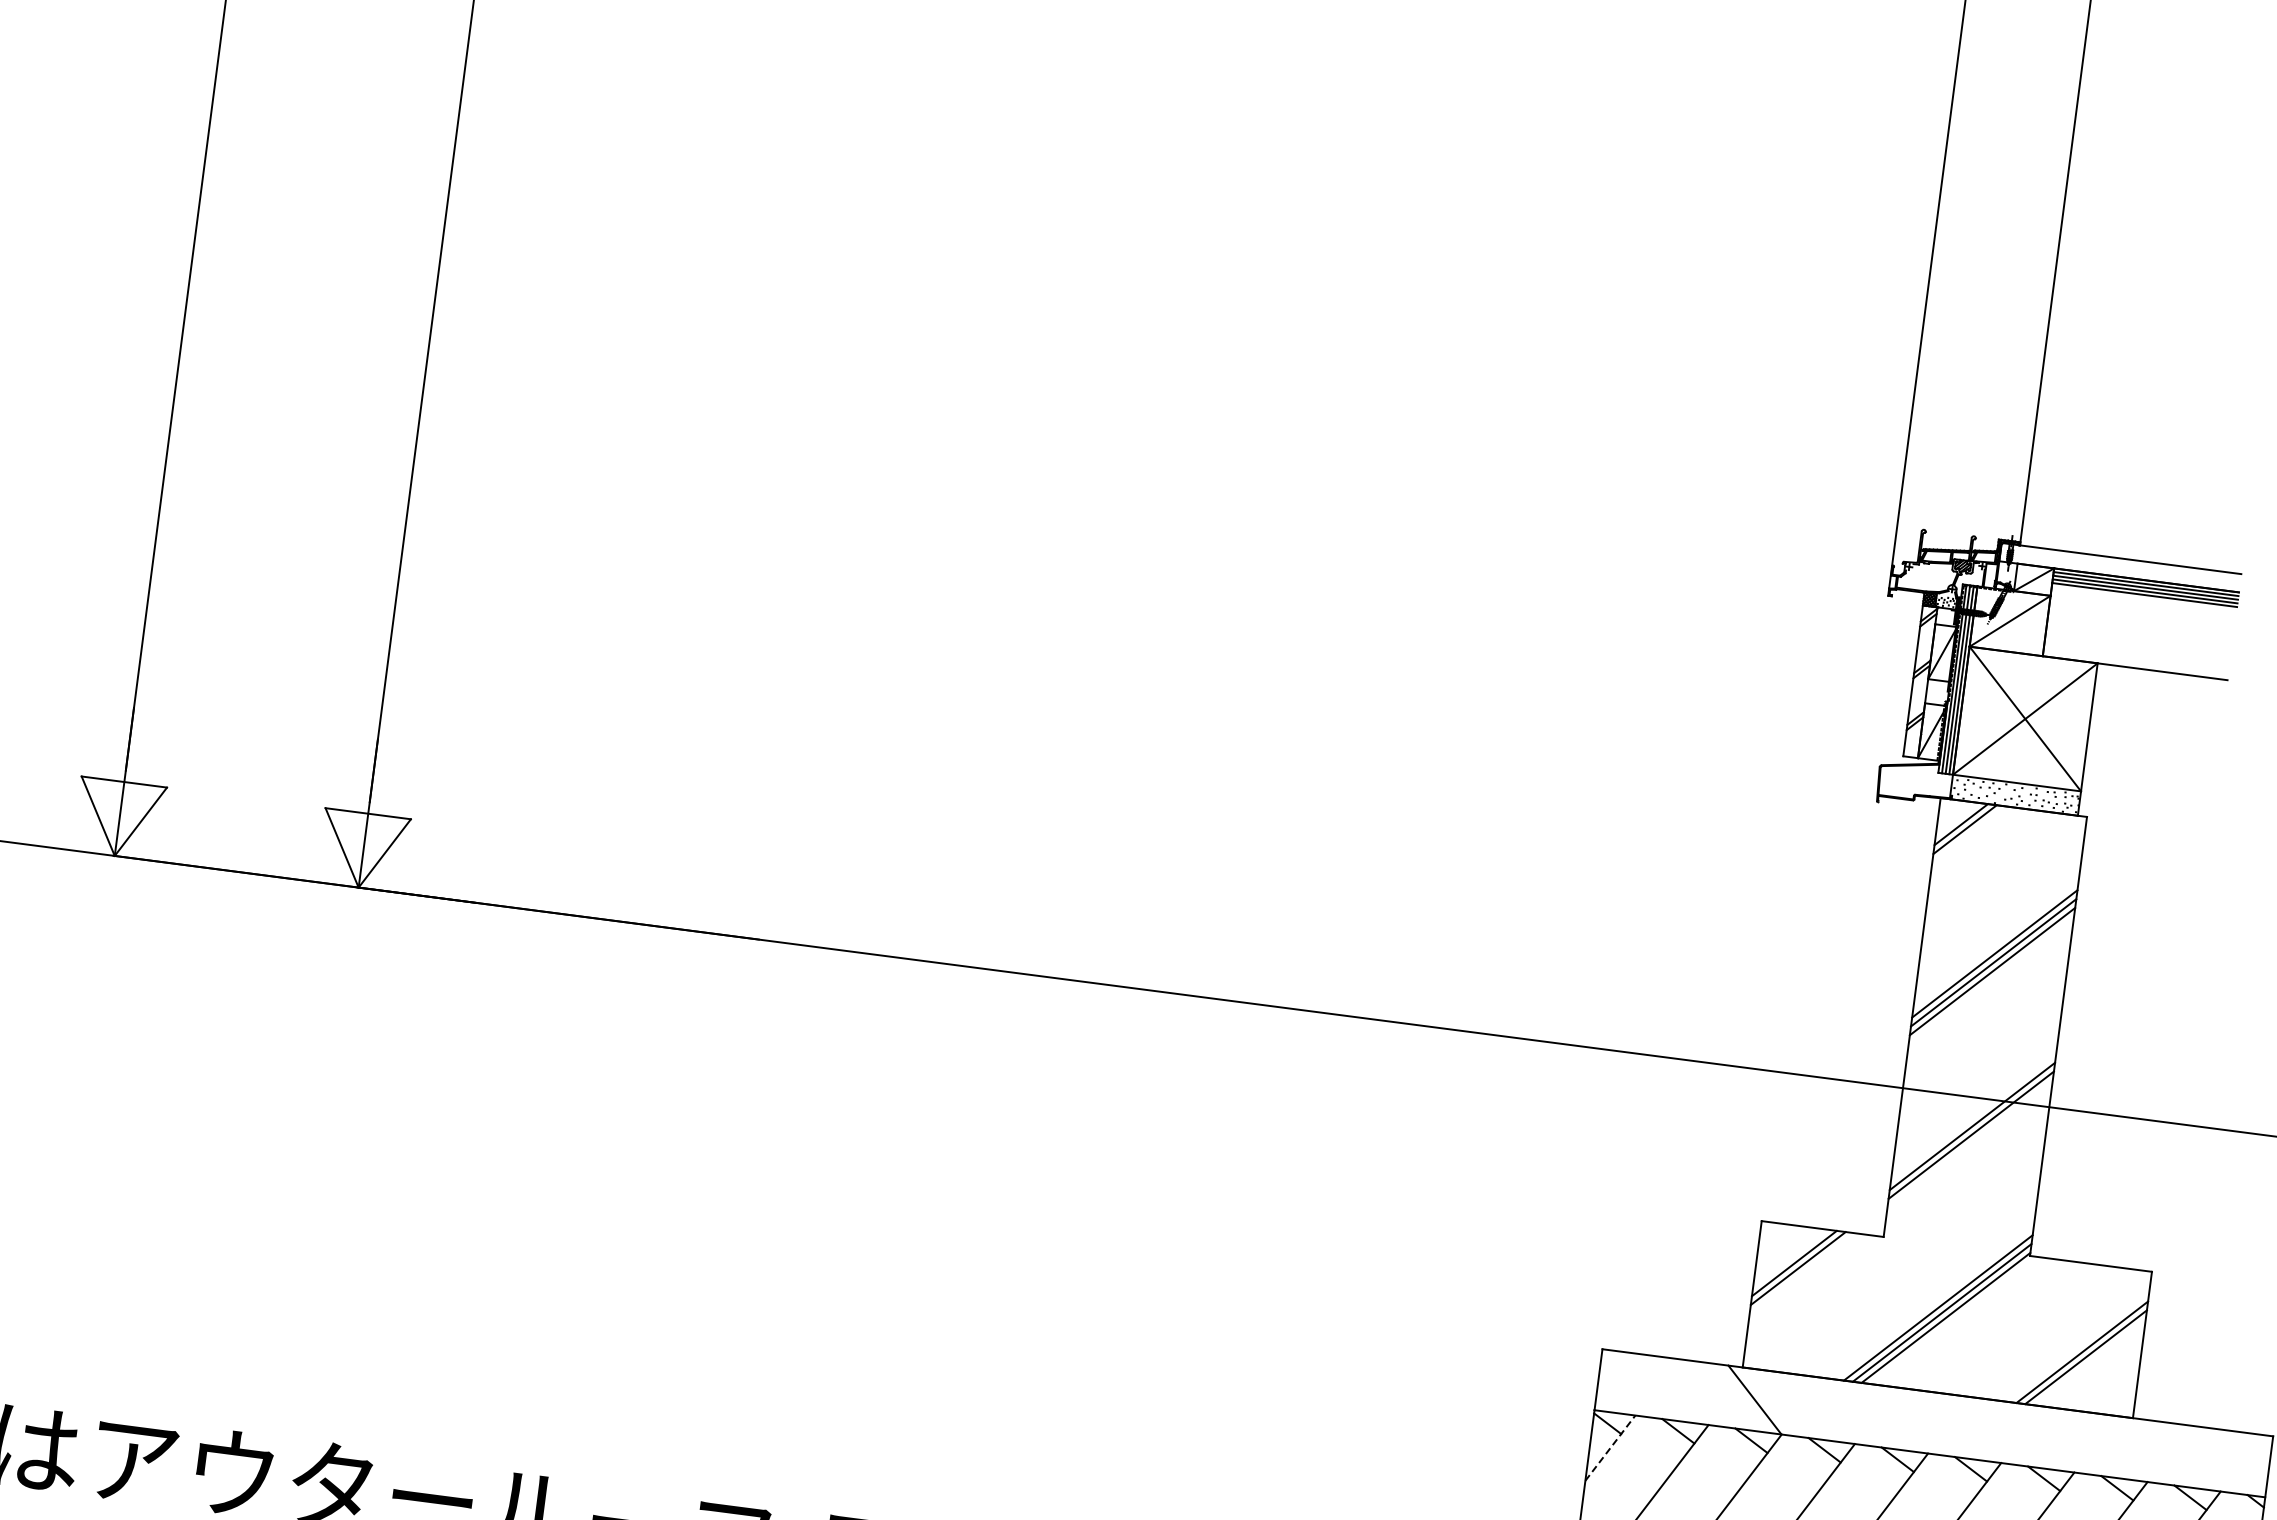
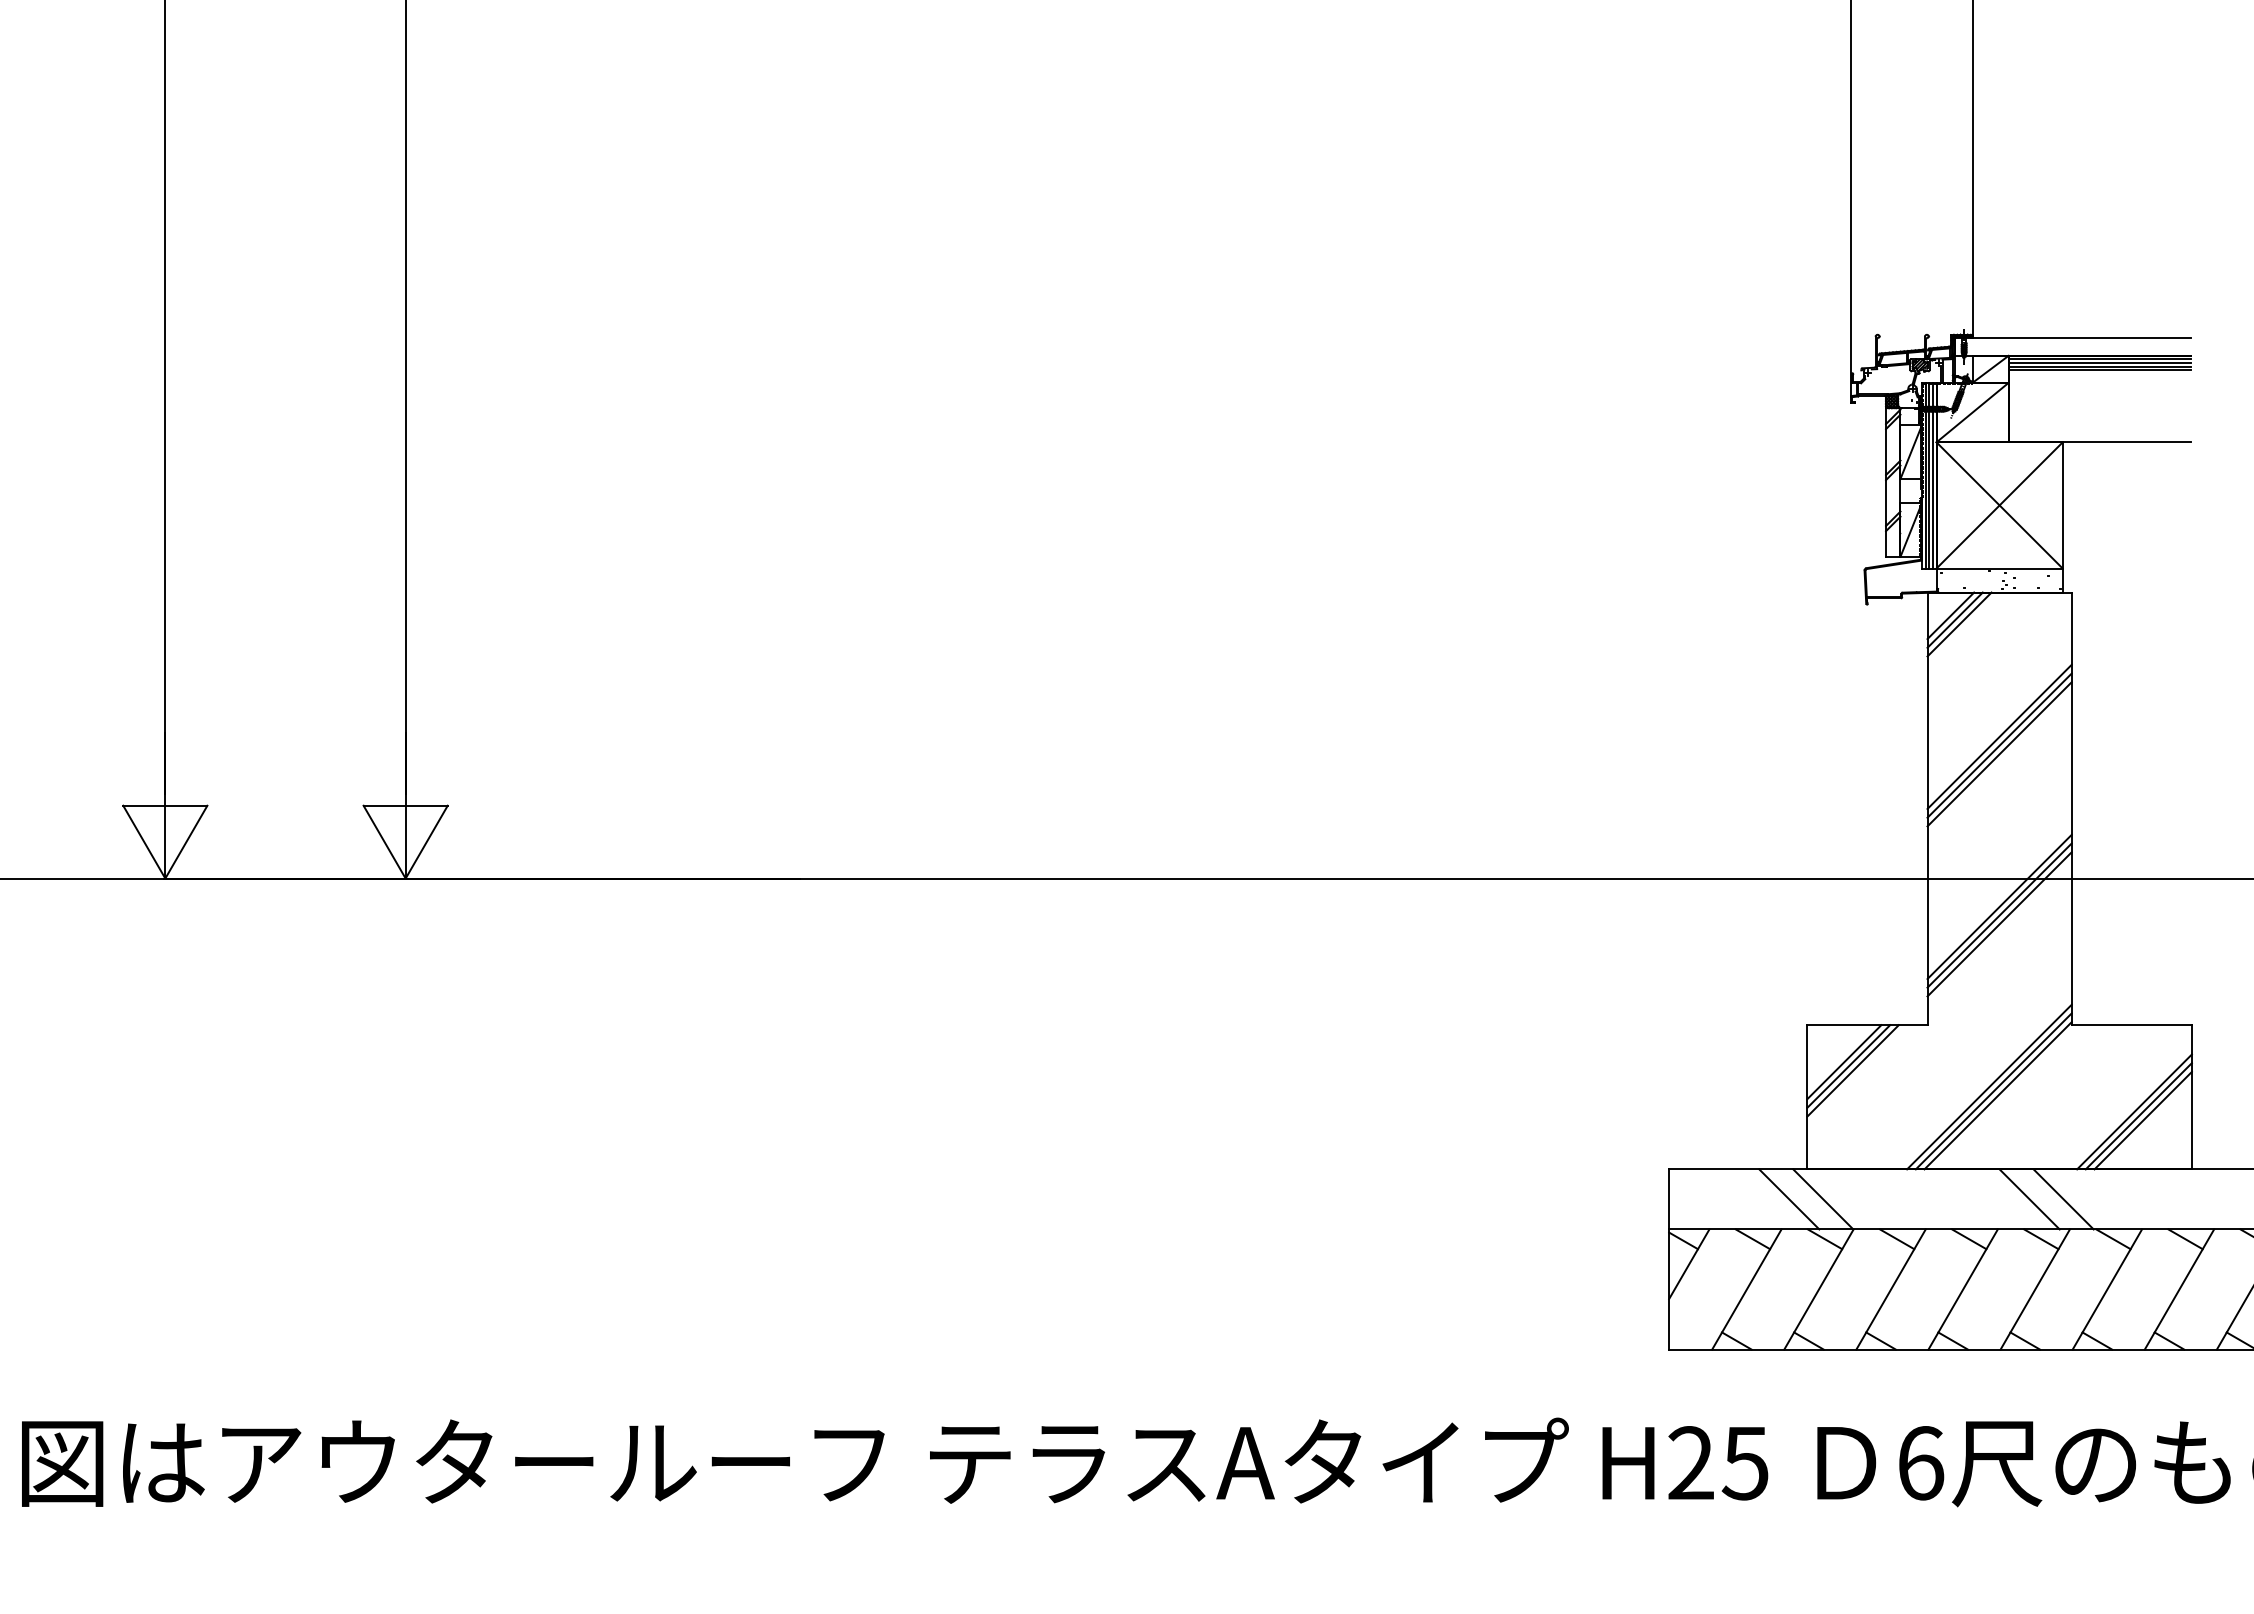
line: (1968, 834) -> (1959, 624), added
line: (1969, 1144) -> (1999, 924), added
line: (1801, 1273) -> (1852, 1070), added
line: (2089, 1362) -> (2142, 1120), added
line: (1720, 1395) -> (1789, 1199), added
line: (1964, 1427) -> (2029, 1199), added
line: (1998, 1431) -> (2063, 1199), added
line: (1610, 1447) -> (1689, 1263), dashed -> solid

